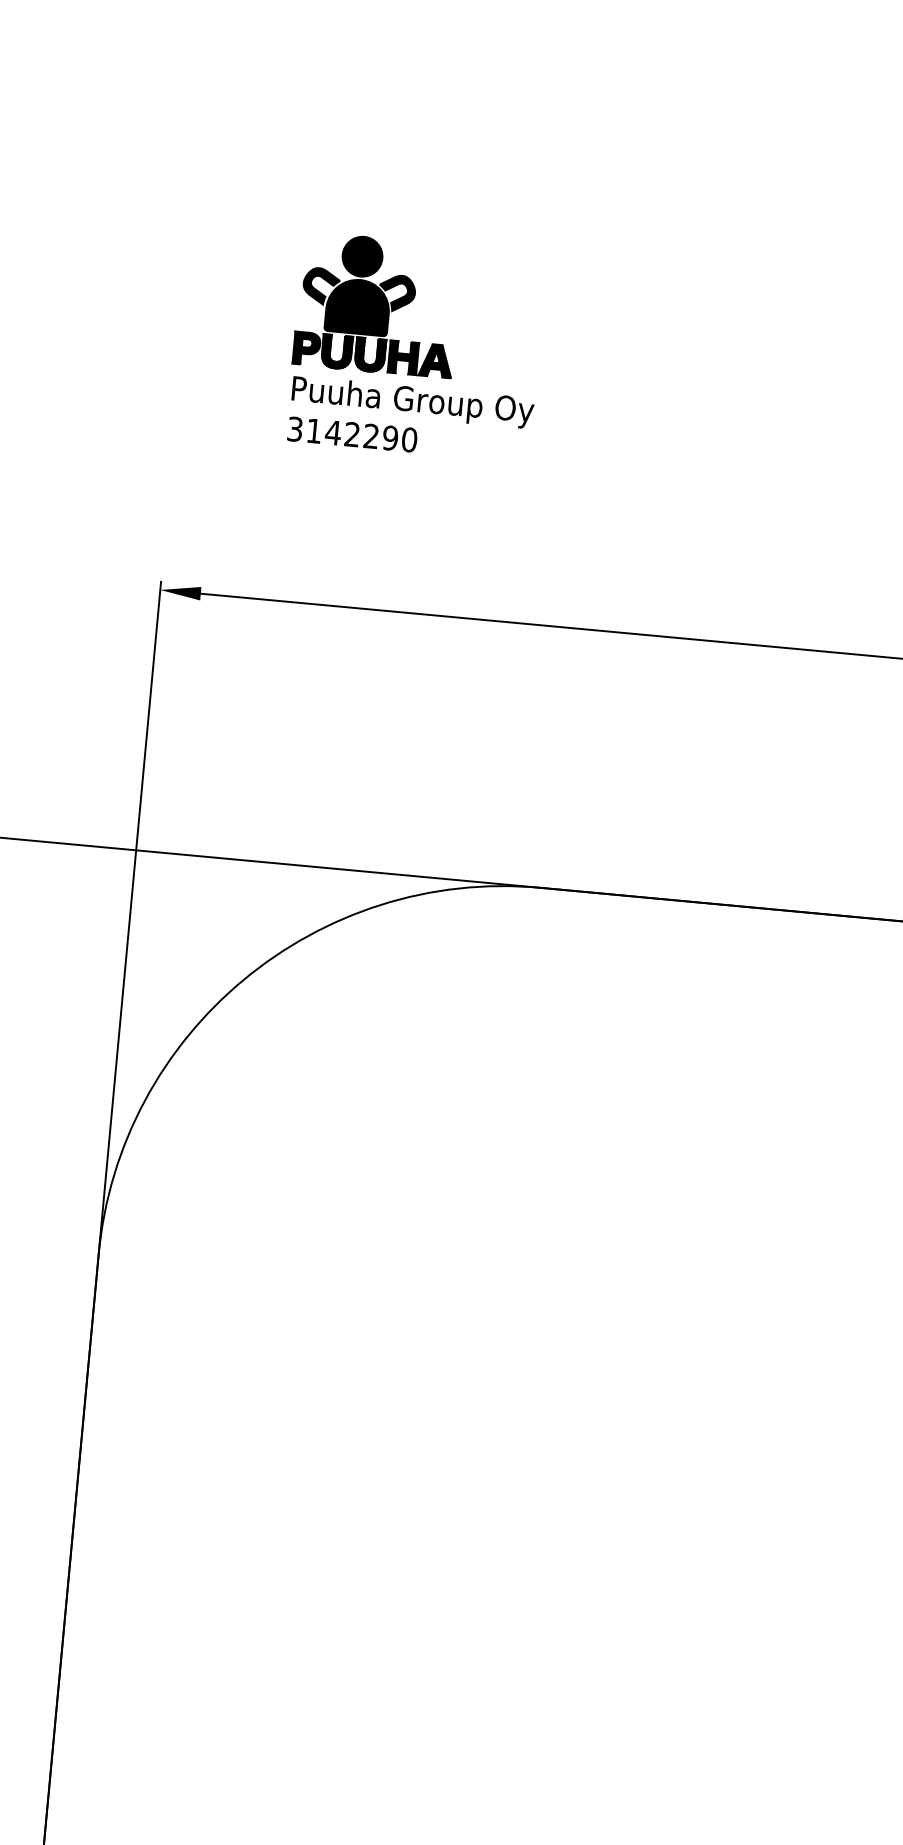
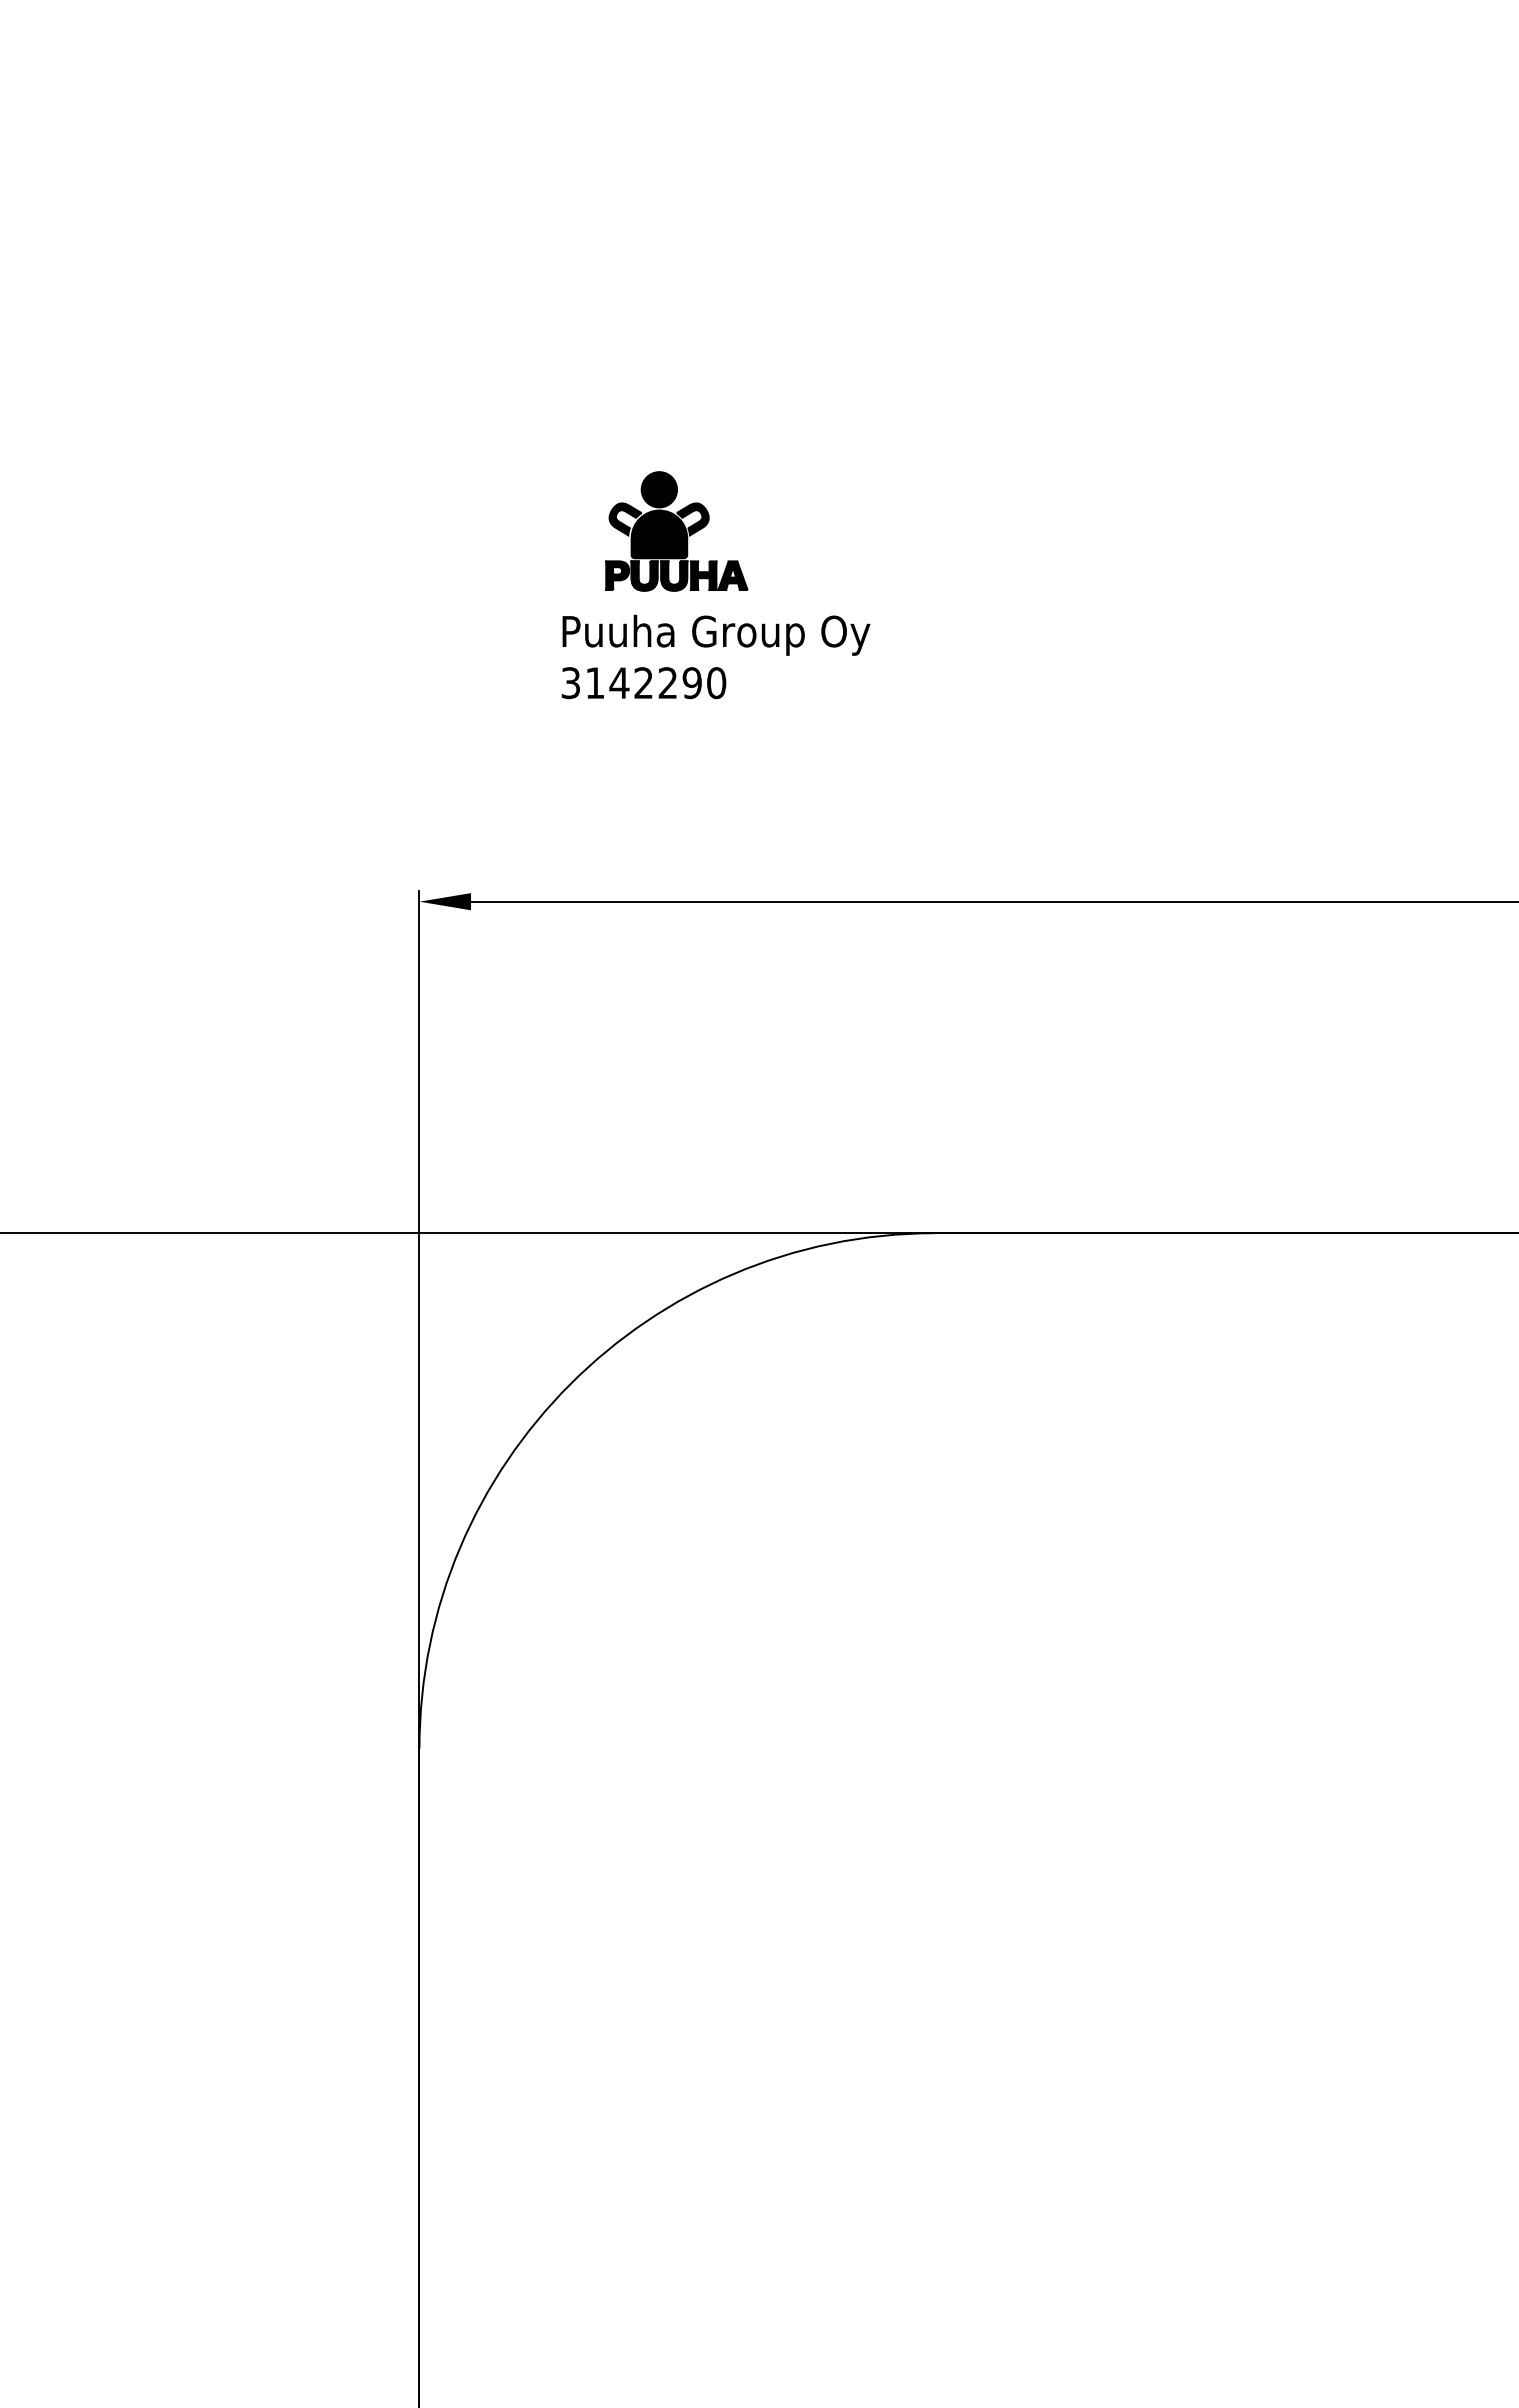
part: (416, 347) -> (714, 565), size x0.7

